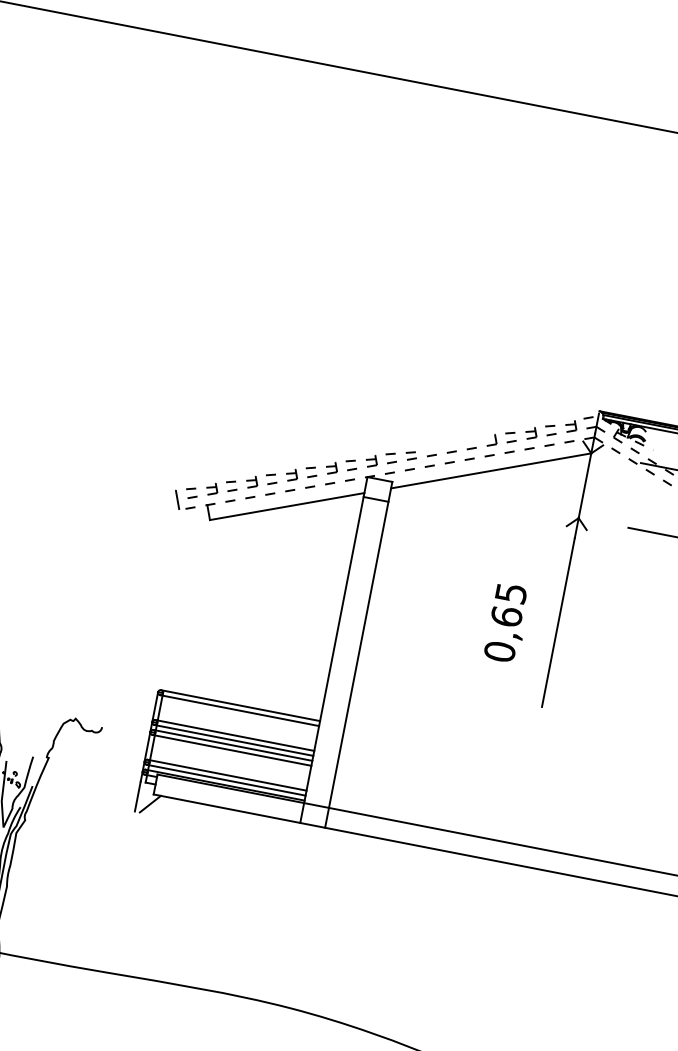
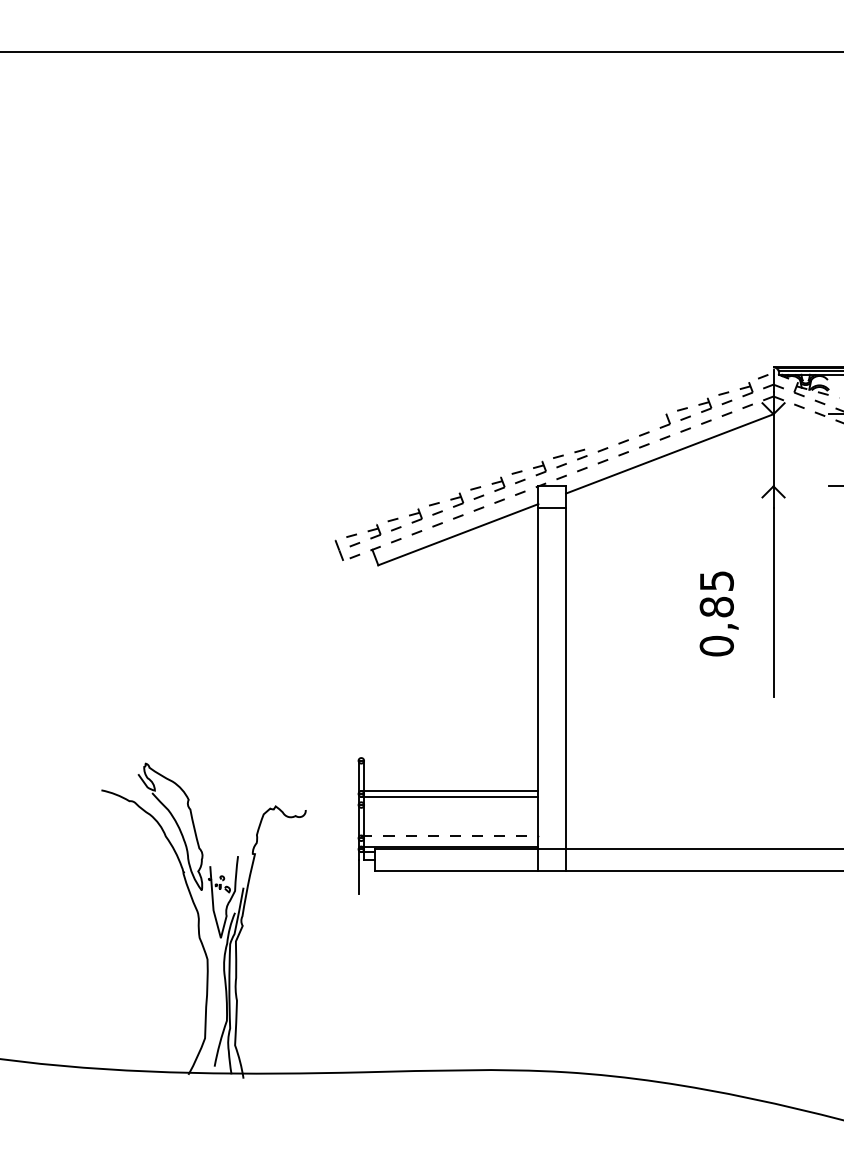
text: (506, 616) -> (716, 606), 0,65 -> 0,85
line: (240, 705) -> (449, 758), removed
line: (239, 710) -> (449, 763), removed
line: (232, 745) -> (449, 802), removed
line: (231, 749) -> (449, 807), removed
line: (226, 775) -> (449, 835), solid -> dashed
line: (225, 780) -> (449, 841), removed
line: (150, 804) -> (373, 882), removed

